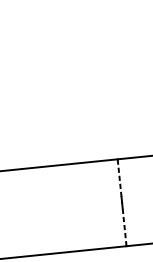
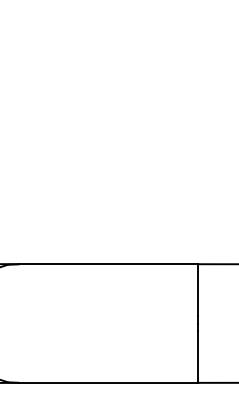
line: (119, 177) -> (197, 289), dashed -> solid
line: (124, 227) -> (197, 357), dashed -> solid

